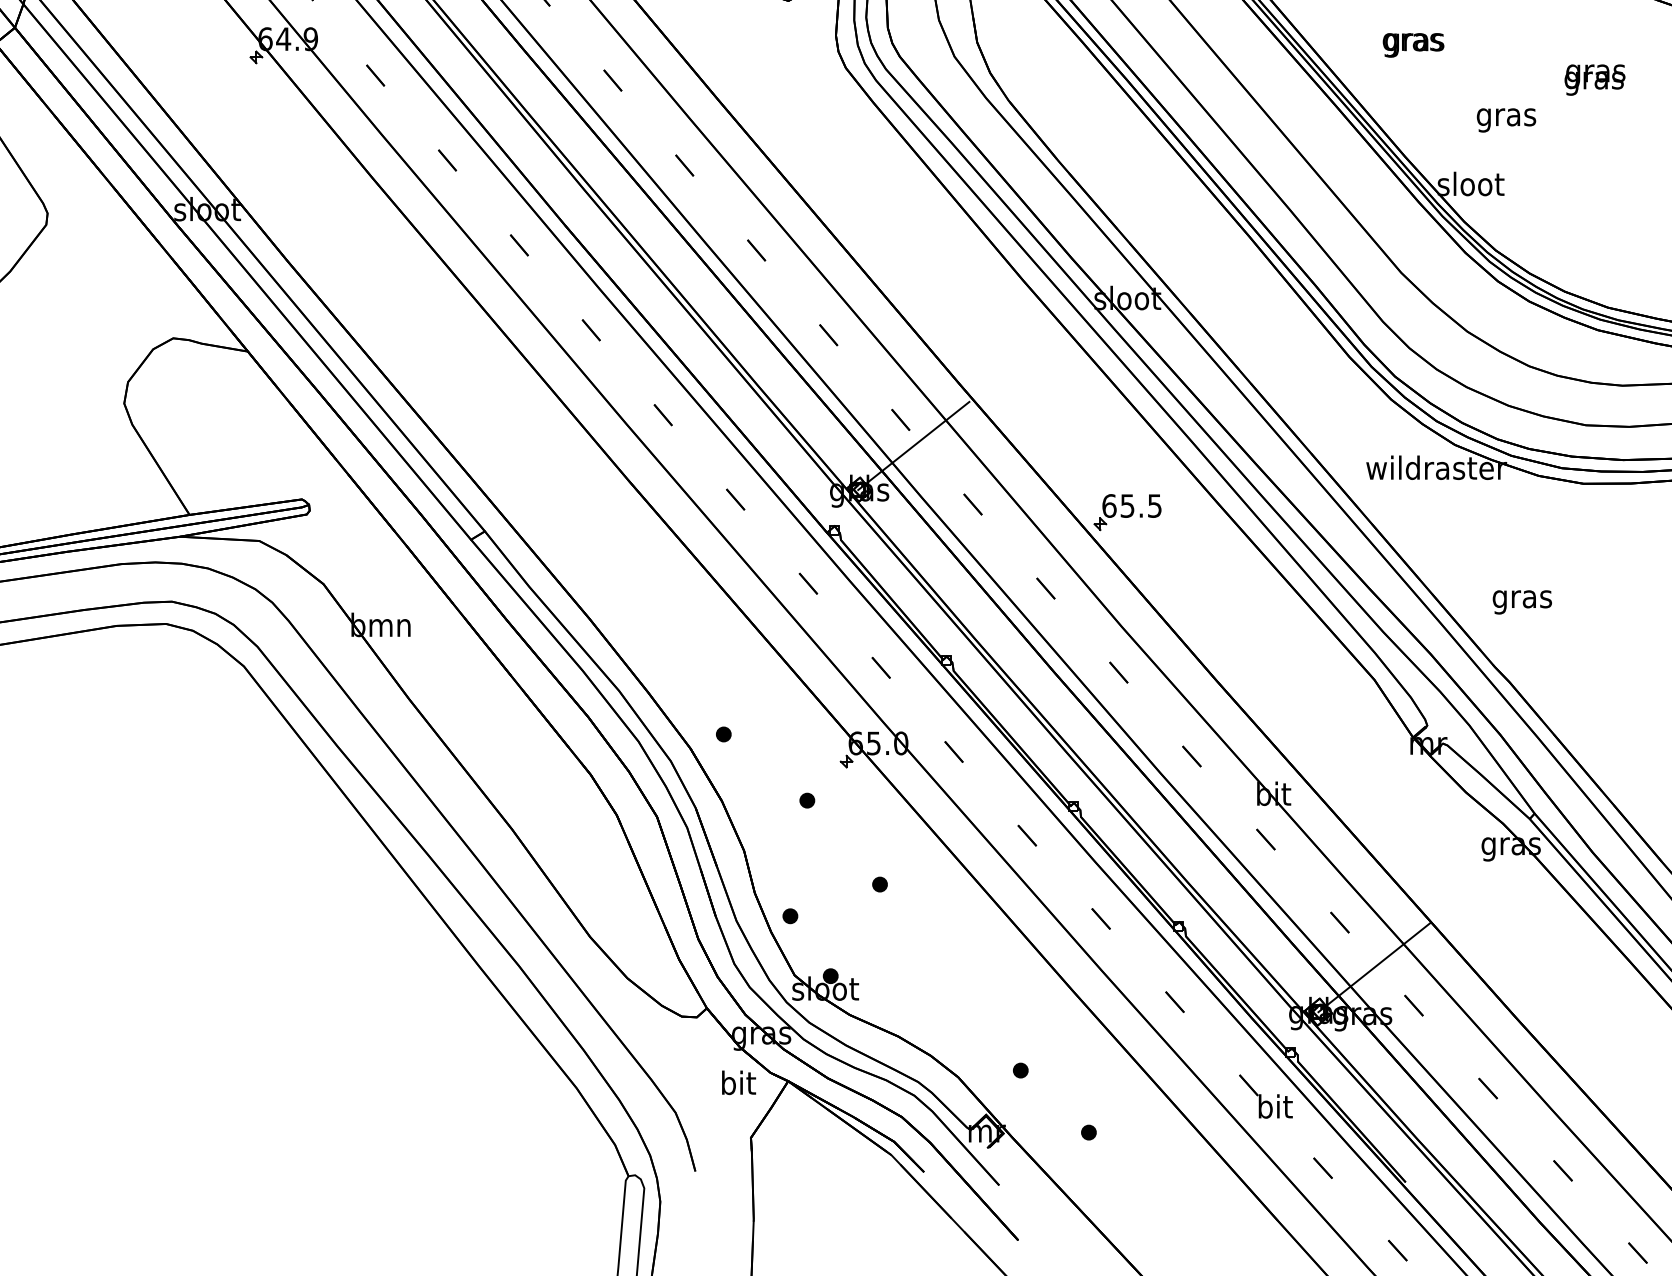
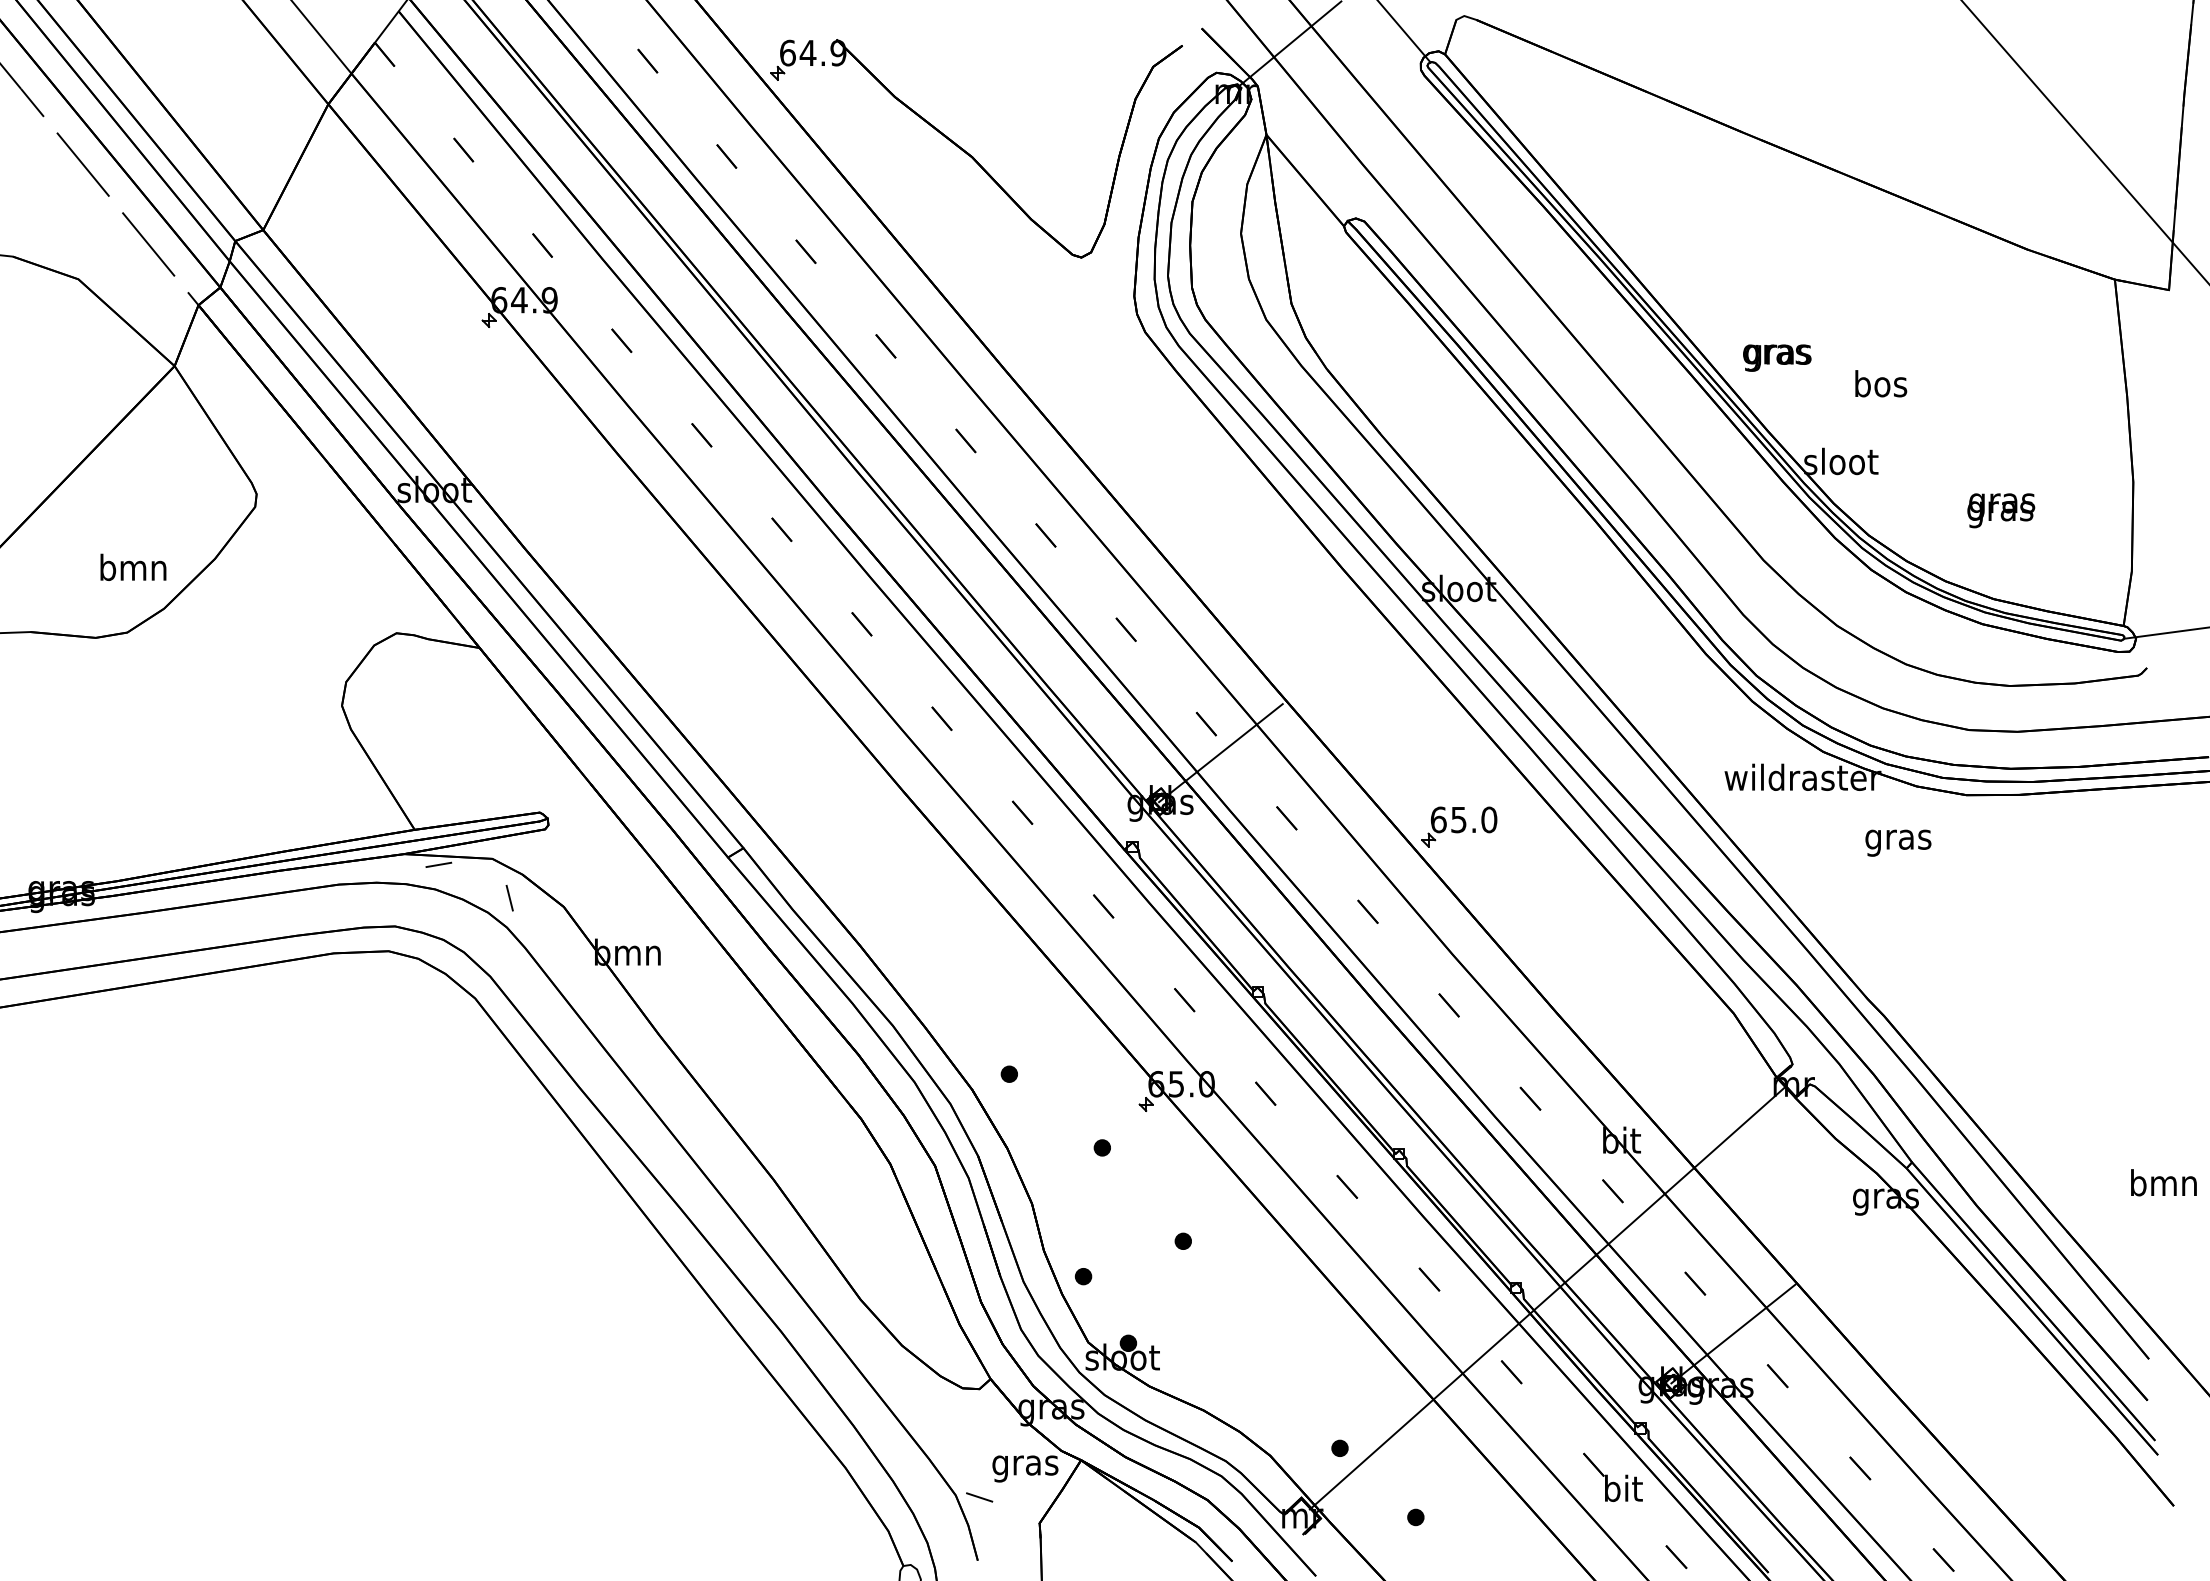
text: (1413, 44) -> (1777, 357), moved
text: (1595, 79) -> (2001, 510), moved
text: (1506, 117) -> (1880, 387), gras -> bos
text: (1155, 505) -> (1489, 819), 65.5 -> 65.0
line: (210, 546) -> (438, 864), added
line: (274, 575) -> (509, 897), added
text: (1522, 601) -> (1898, 842), moved
line: (1207, 935) -> (1547, 1297), added
text: (738, 1085) -> (1025, 1465), bit -> gras
line: (696, 1114) -> (979, 1497), added

